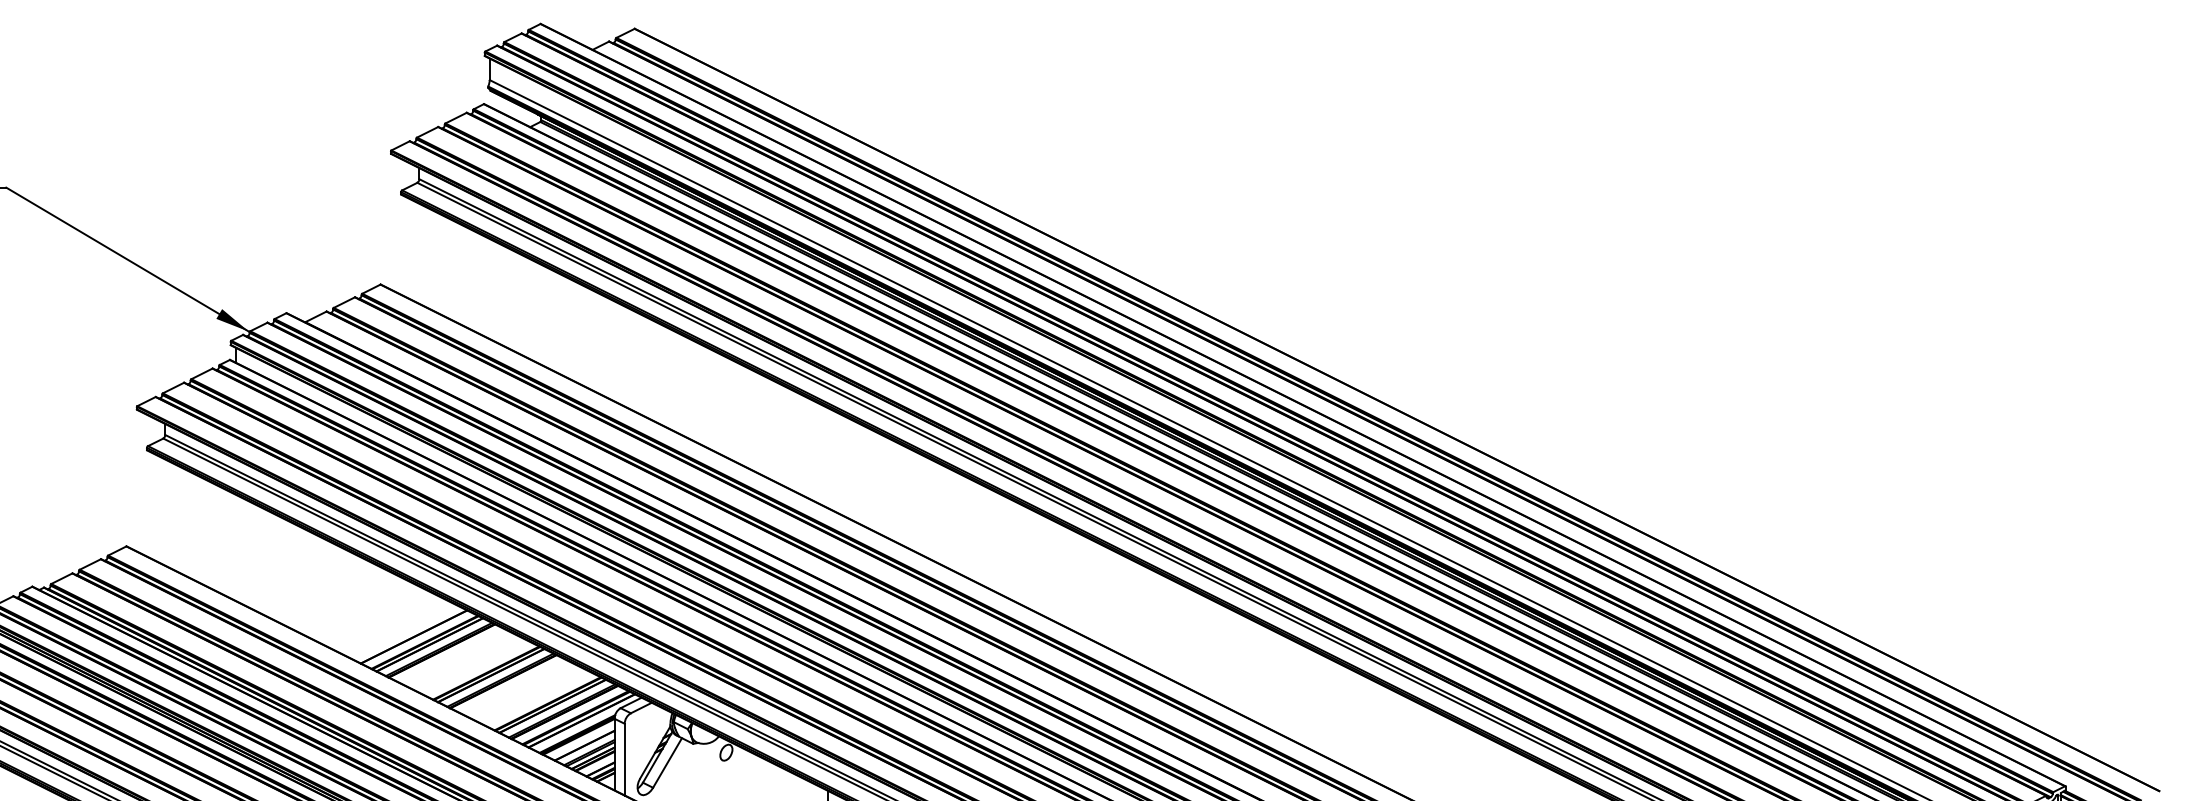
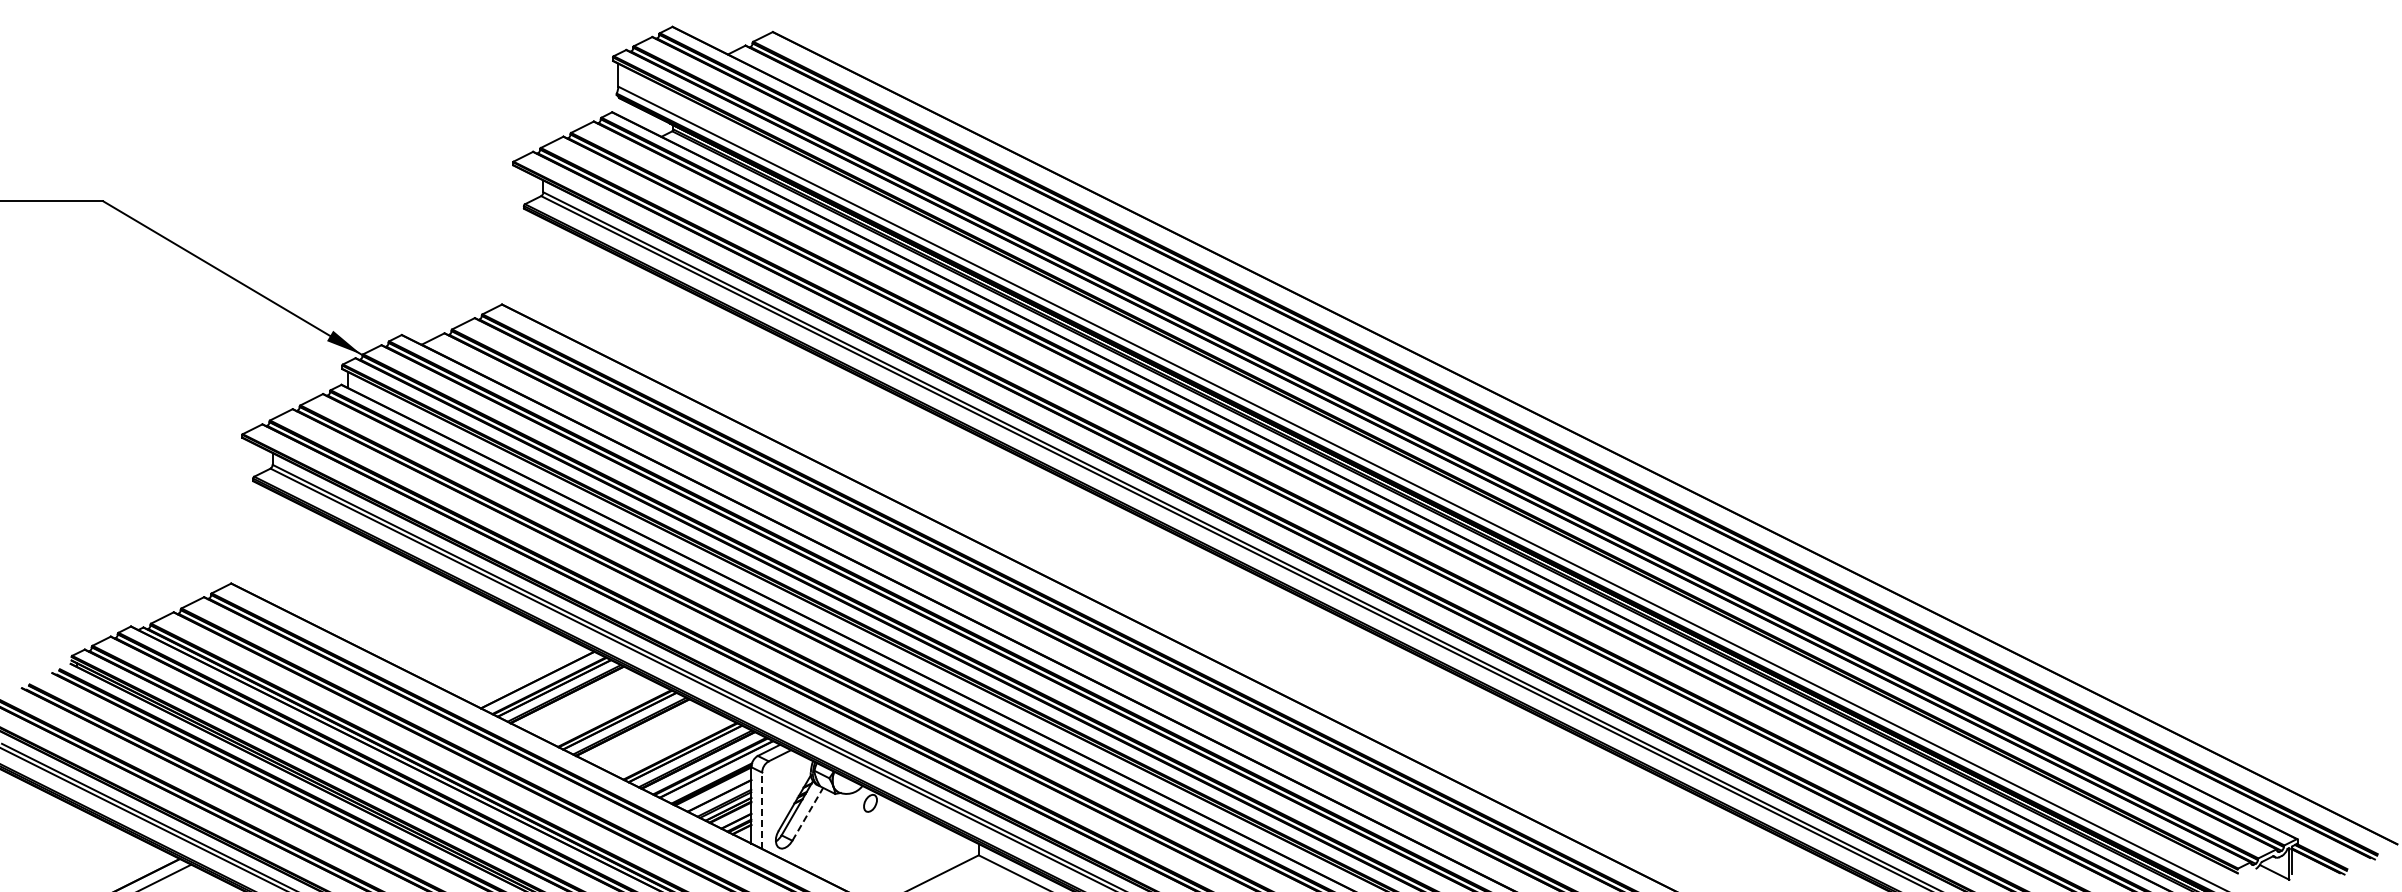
line: (625, 759) -> (762, 810), solid -> dashed
line: (667, 763) -> (807, 814), solid -> dashed

